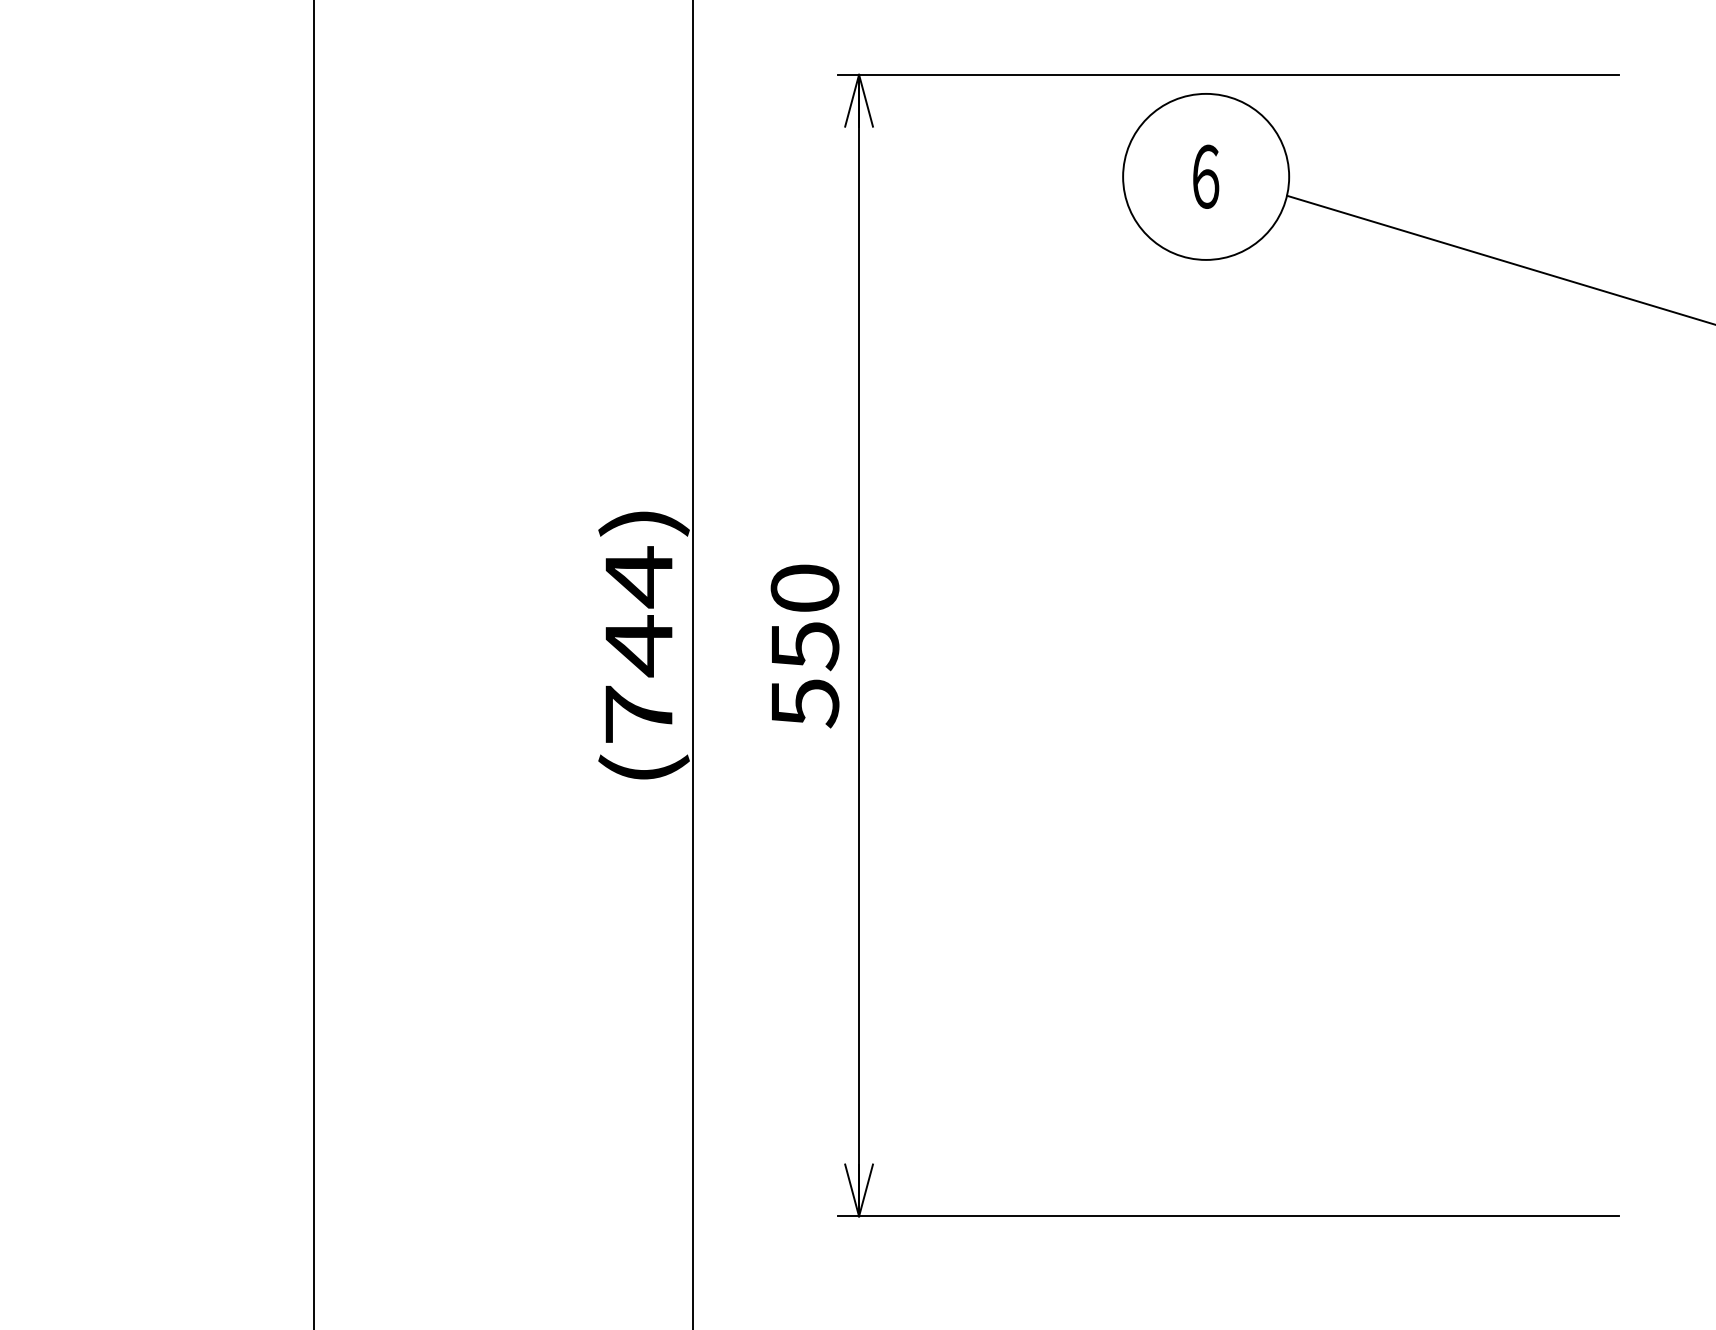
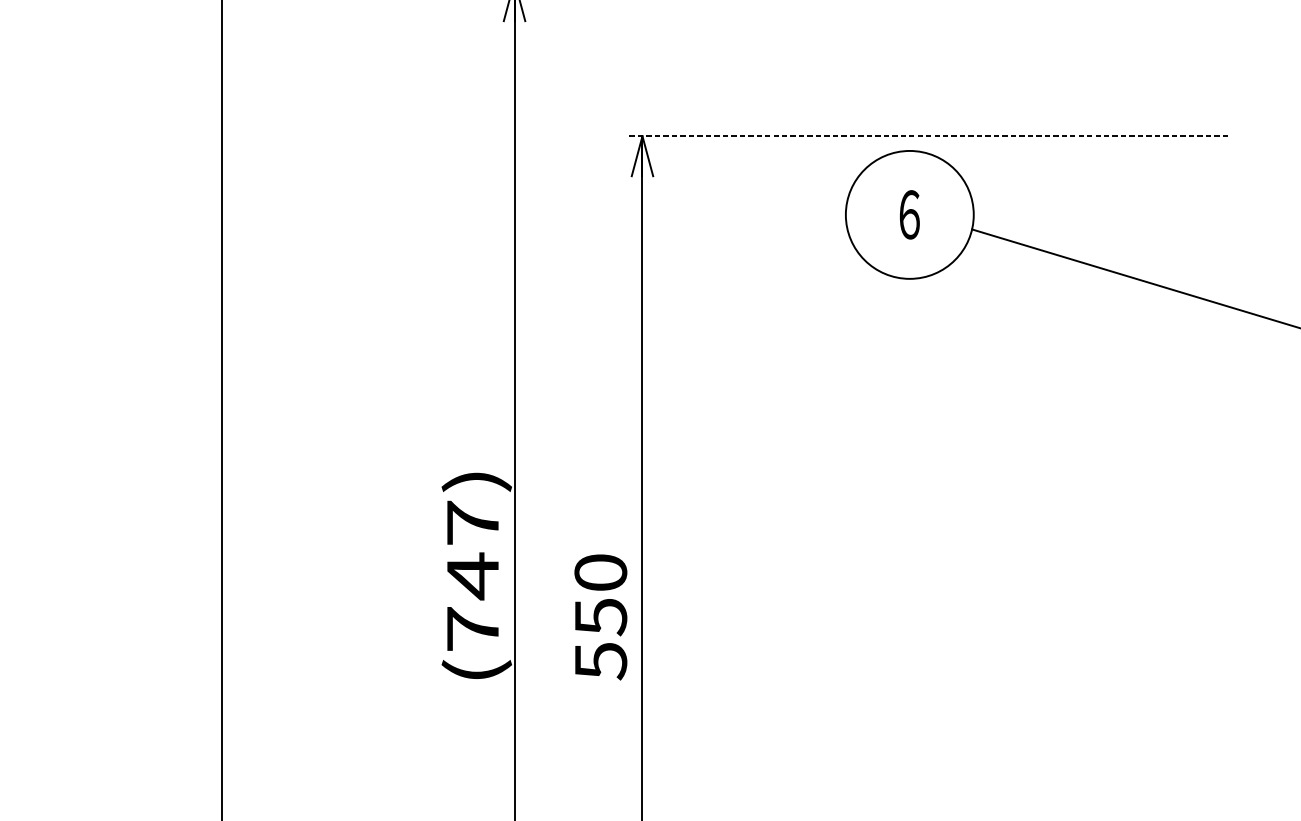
line: (1228, 74) -> (927, 136), solid -> dashed
text: (638, 577) -> (472, 523), (744) -> (747)
text: (804, 646) -> (600, 617), moved

